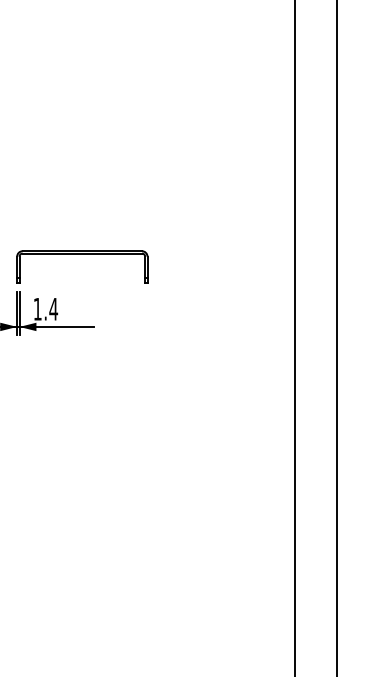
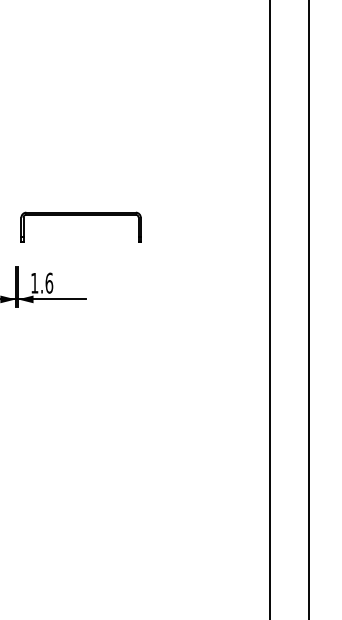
part: (82, 254) -> (81, 215), moved
text: (53, 308) -> (49, 282), 1.4 -> 1.6

